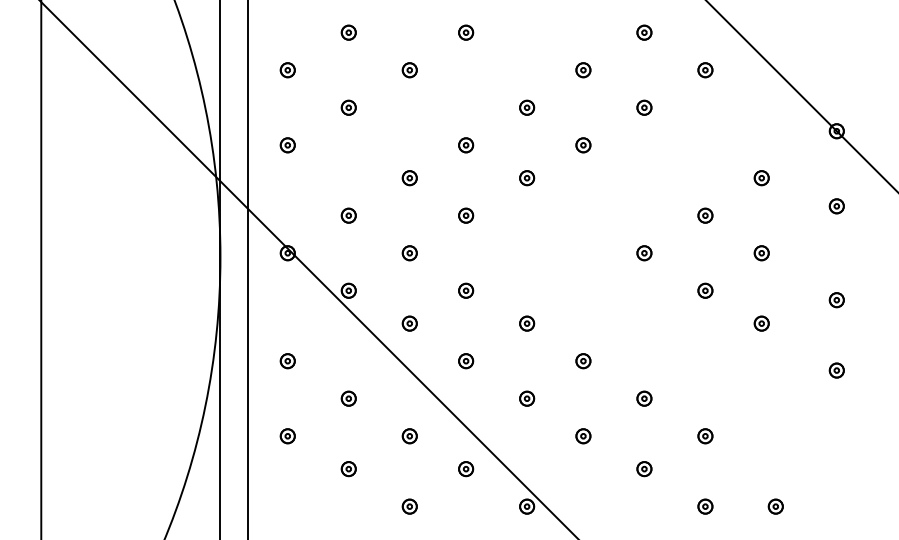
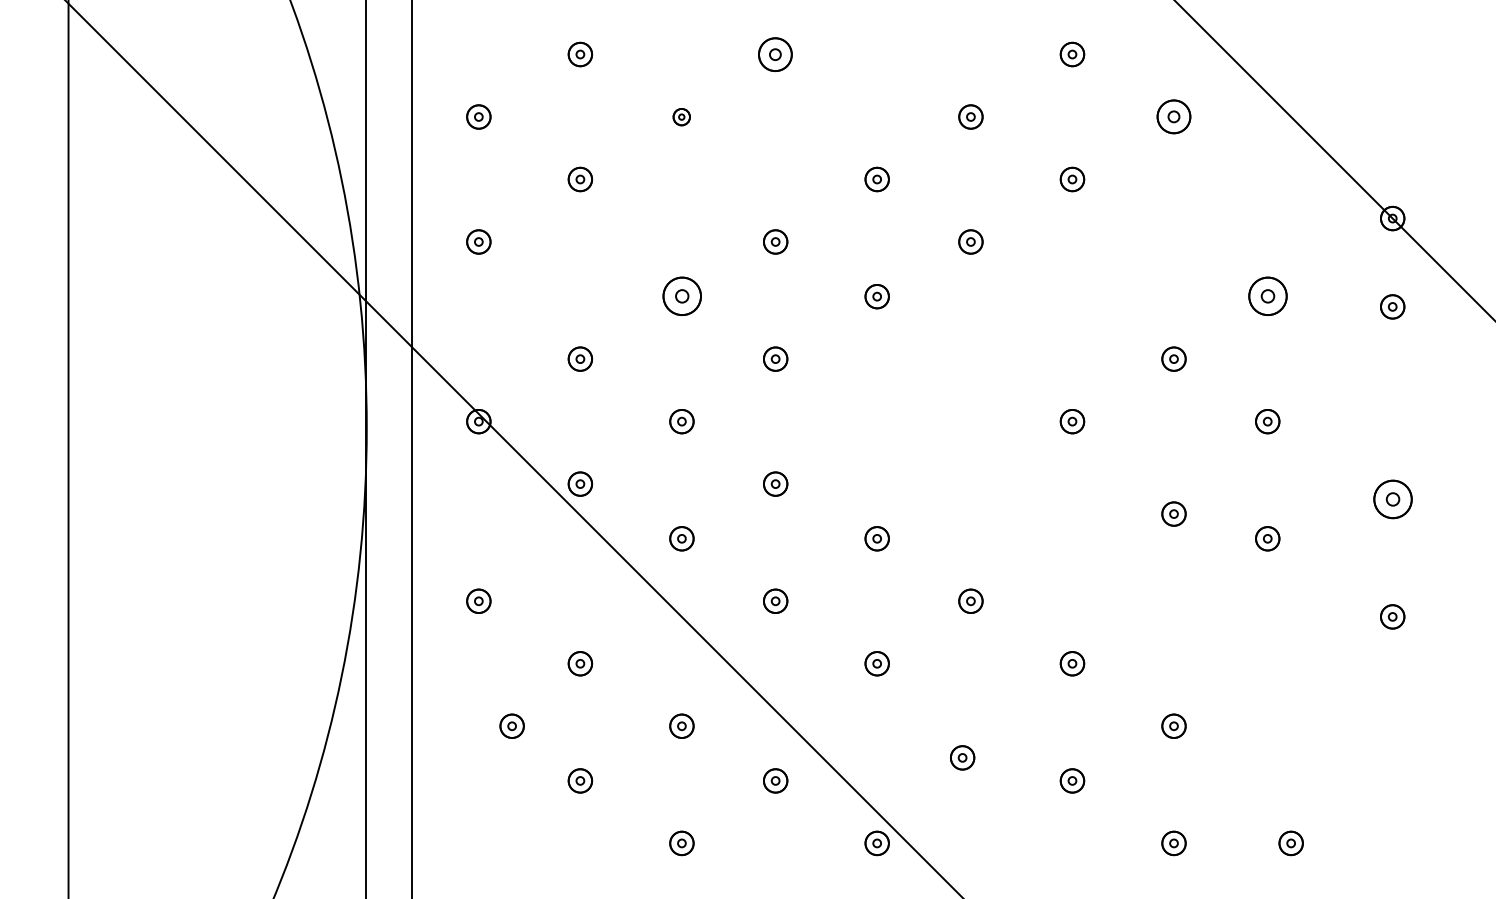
part: (466, 32) -> (776, 54), size x1.4
part: (409, 70) -> (681, 117), size x0.7
part: (705, 70) -> (1174, 117), size x1.4
part: (409, 178) -> (681, 297), size x1.6
part: (761, 178) -> (1267, 297), size x1.6
part: (836, 206) -> (1392, 307), moved
part: (705, 290) -> (1174, 513), moved
part: (836, 300) -> (1392, 500), size x1.6
part: (287, 436) -> (511, 726), moved
part: (583, 436) -> (962, 758), moved

